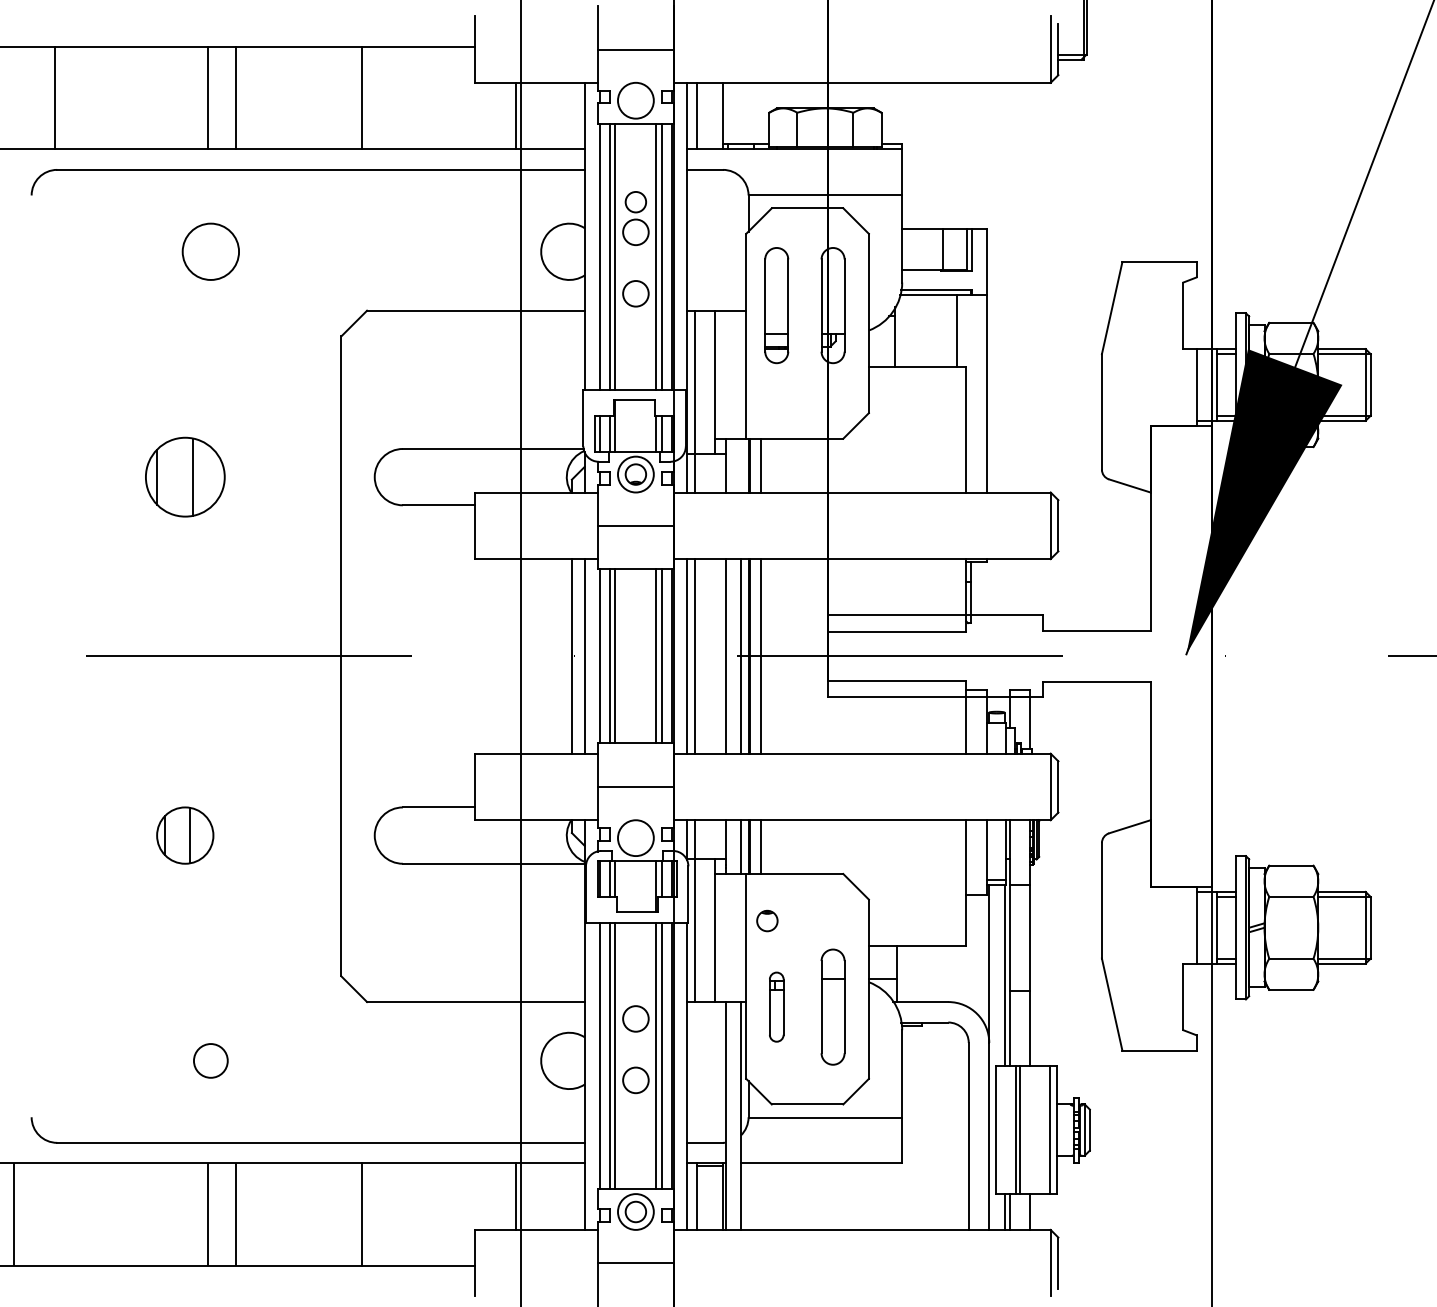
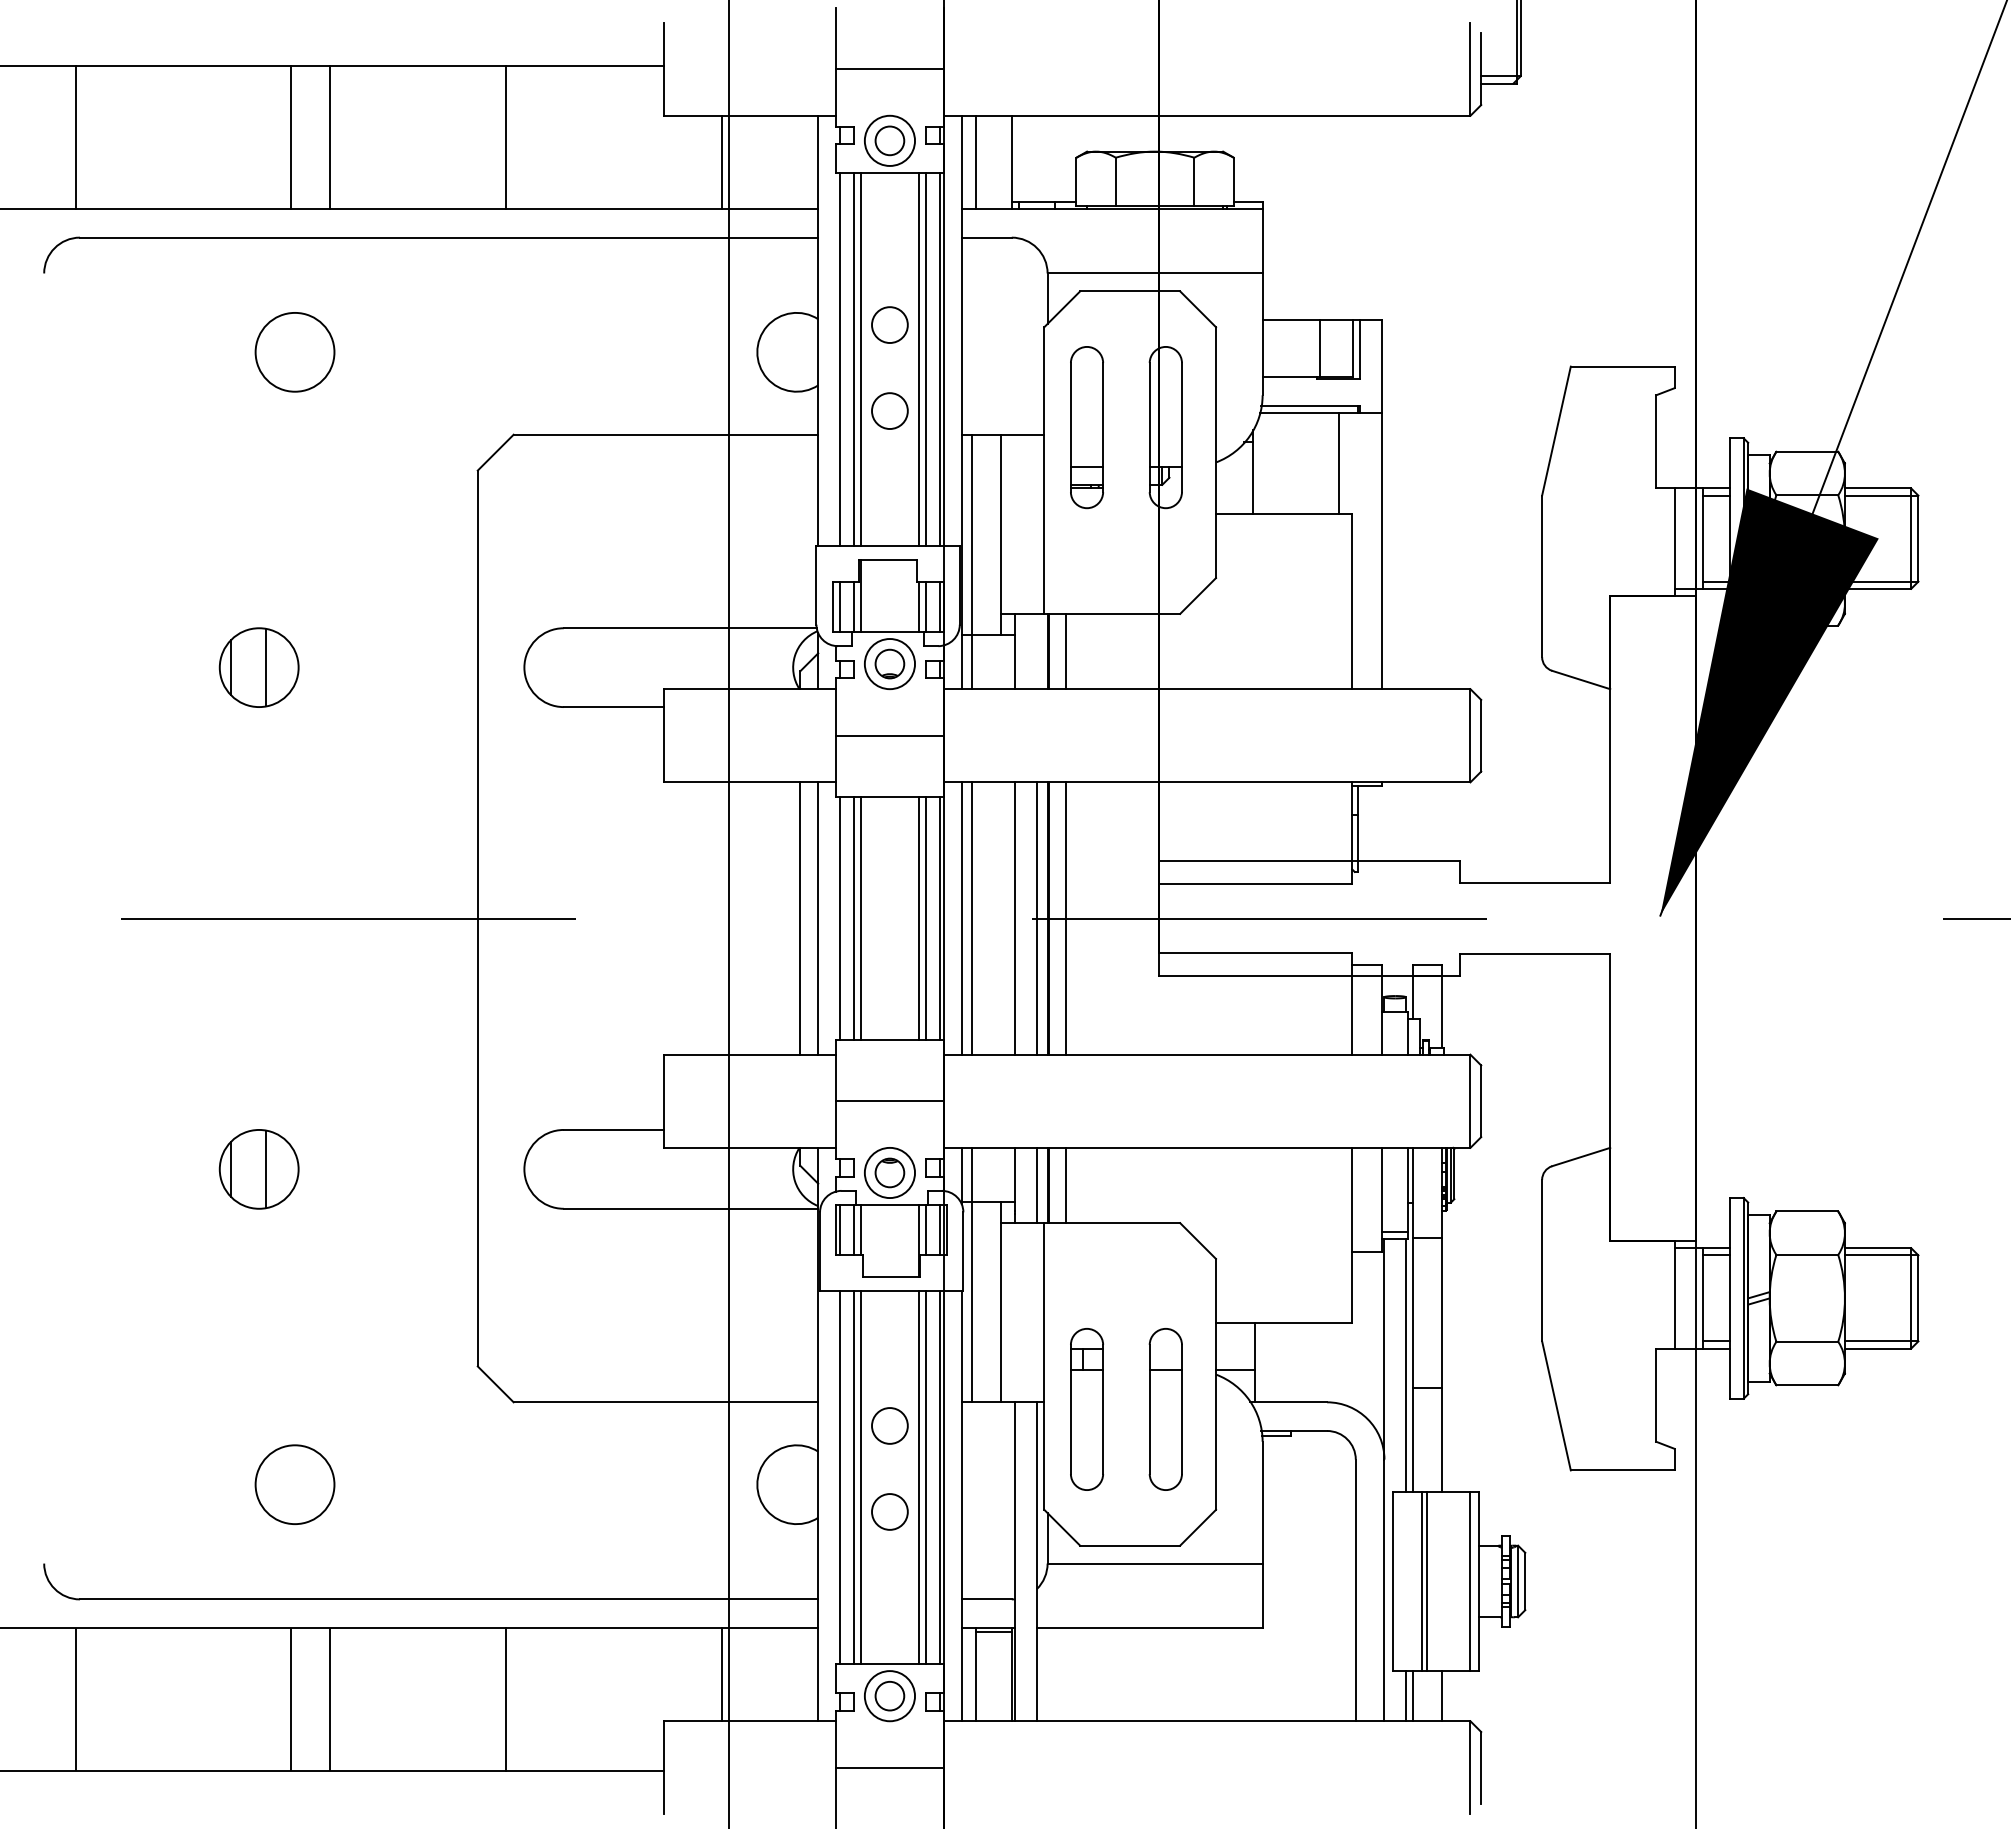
circle: (635, 201) -> (889, 140), moved
part: (184, 477) -> (258, 667), size x0.71
part: (767, 920) -> (889, 1172), moved
part: (776, 1007) -> (1086, 1409), size x1.67
circle: (210, 1060) -> (294, 1484), size x1.67
line: (14, 1214) -> (76, 1699), moved

